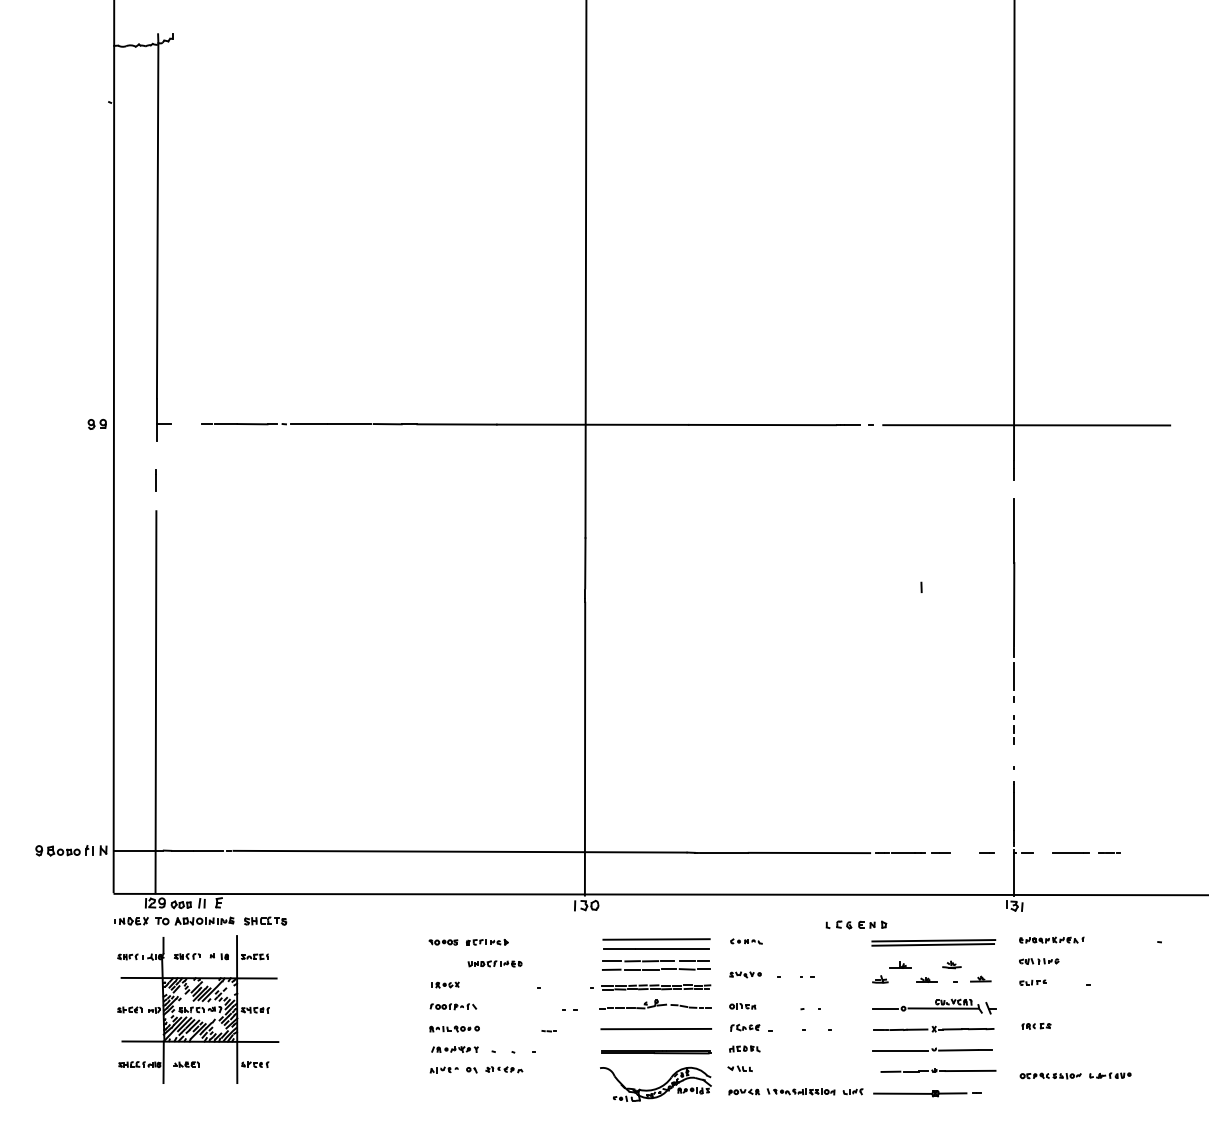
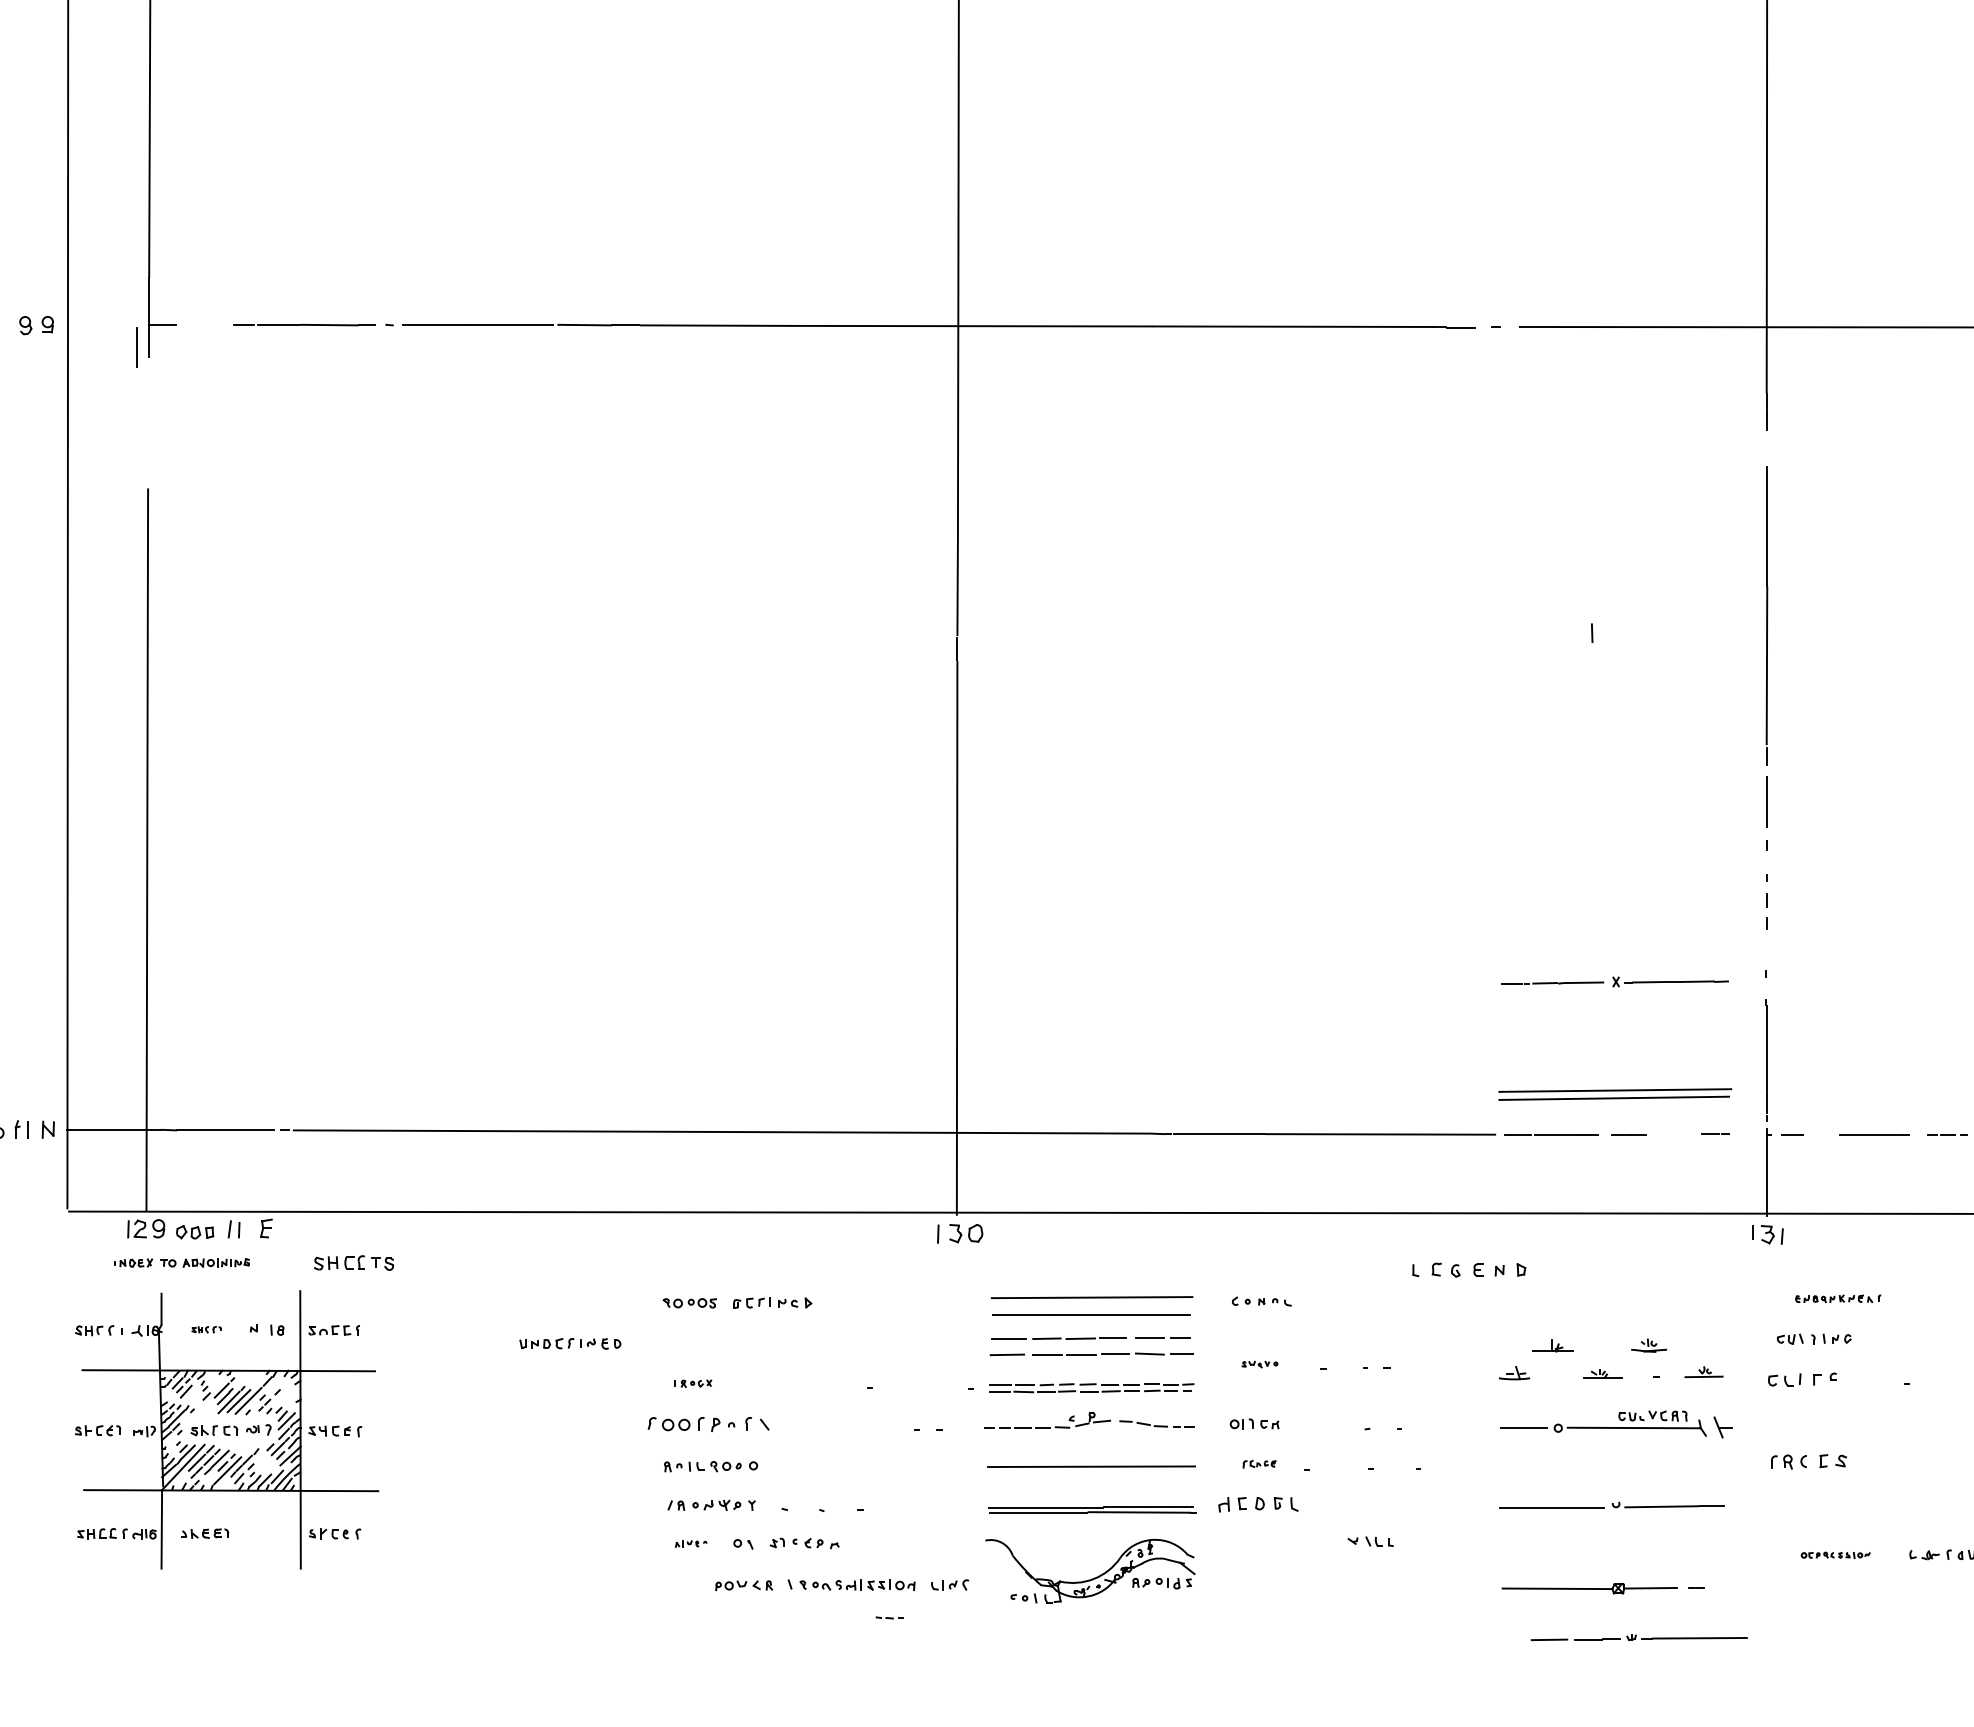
line: (155, 480) -> (135, 346), moved
part: (174, 920) -> (182, 1261), size x0.6
part: (1051, 939) -> (1837, 1297), size x0.7
part: (933, 942) -> (1614, 1093), moved
part: (187, 956) -> (206, 1329), size x0.6
part: (494, 963) -> (569, 1342), moved
part: (745, 974) -> (1259, 1363), size x0.6
part: (1032, 982) -> (1801, 1378), size x1.4
part: (445, 984) -> (693, 1382), size x0.7
part: (453, 1006) -> (708, 1424), size x1.4
part: (1036, 1025) -> (1809, 1459), size x1.4
part: (745, 1027) -> (1259, 1463), size x0.6
part: (933, 1028) -> (1614, 980), moved
line: (548, 1031) -> (888, 1618), moved
part: (744, 1048) -> (1258, 1503), size x1.4
part: (739, 1068) -> (1369, 1541), moved
part: (443, 1069) -> (689, 1543), size x0.6
part: (938, 1070) -> (1639, 1637), moved
part: (1050, 1075) -> (1835, 1554), size x0.6
part: (795, 1091) -> (840, 1584), moved

